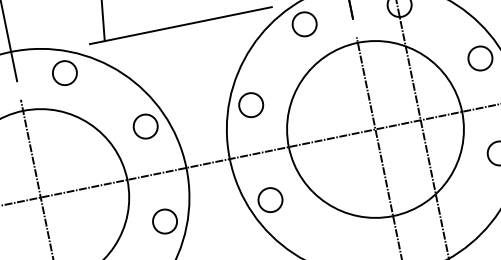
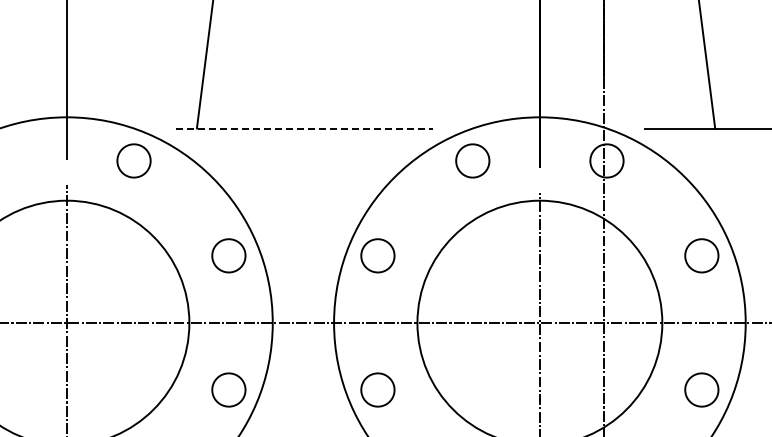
line: (180, 25) -> (304, 128), solid -> dashed

